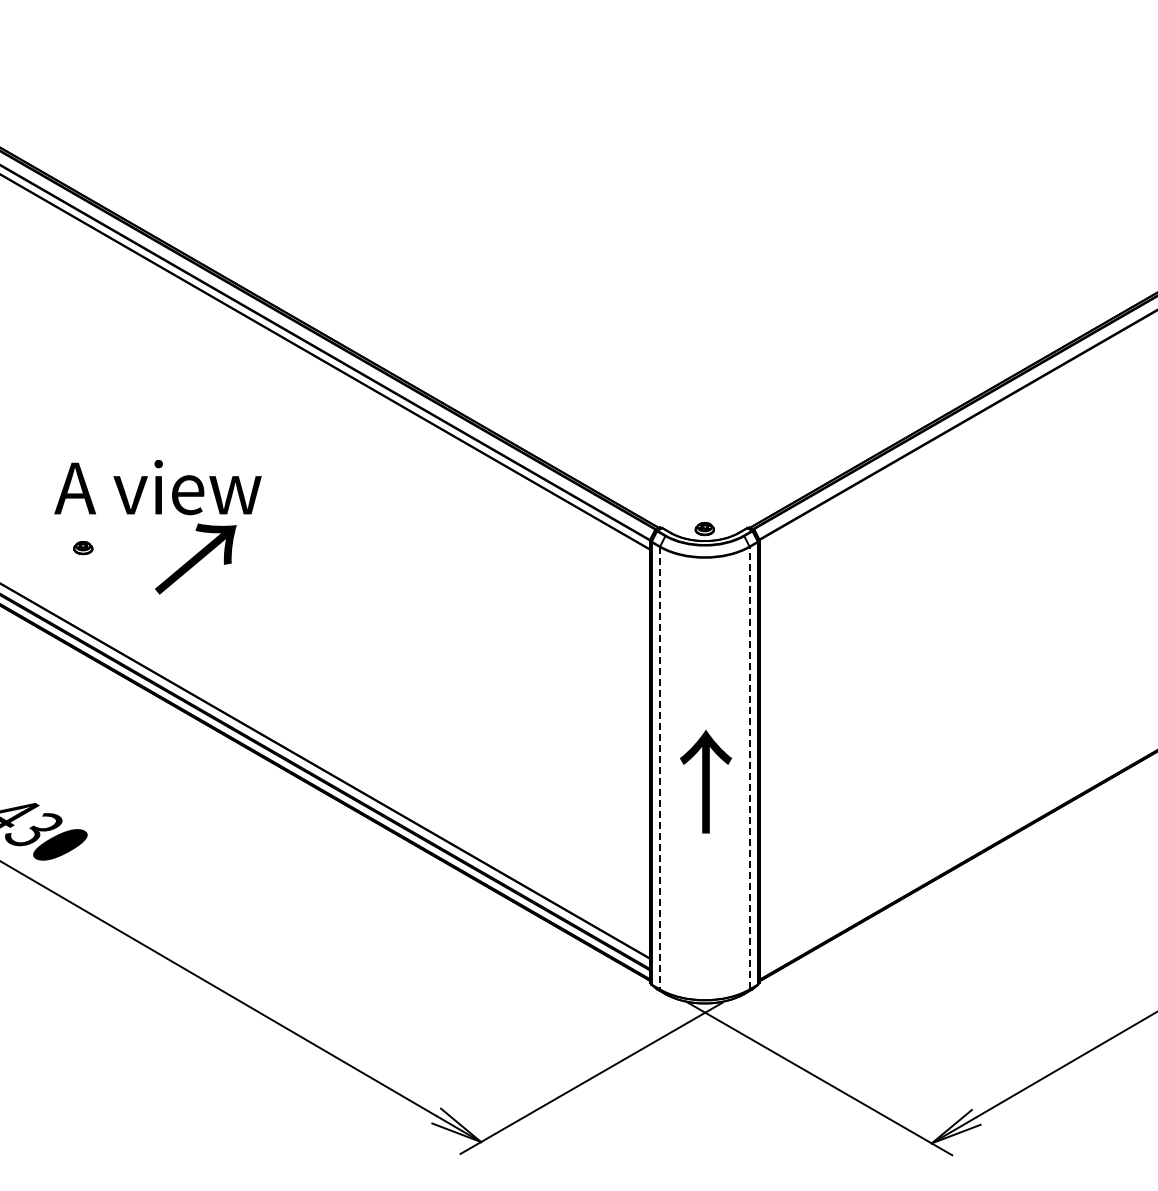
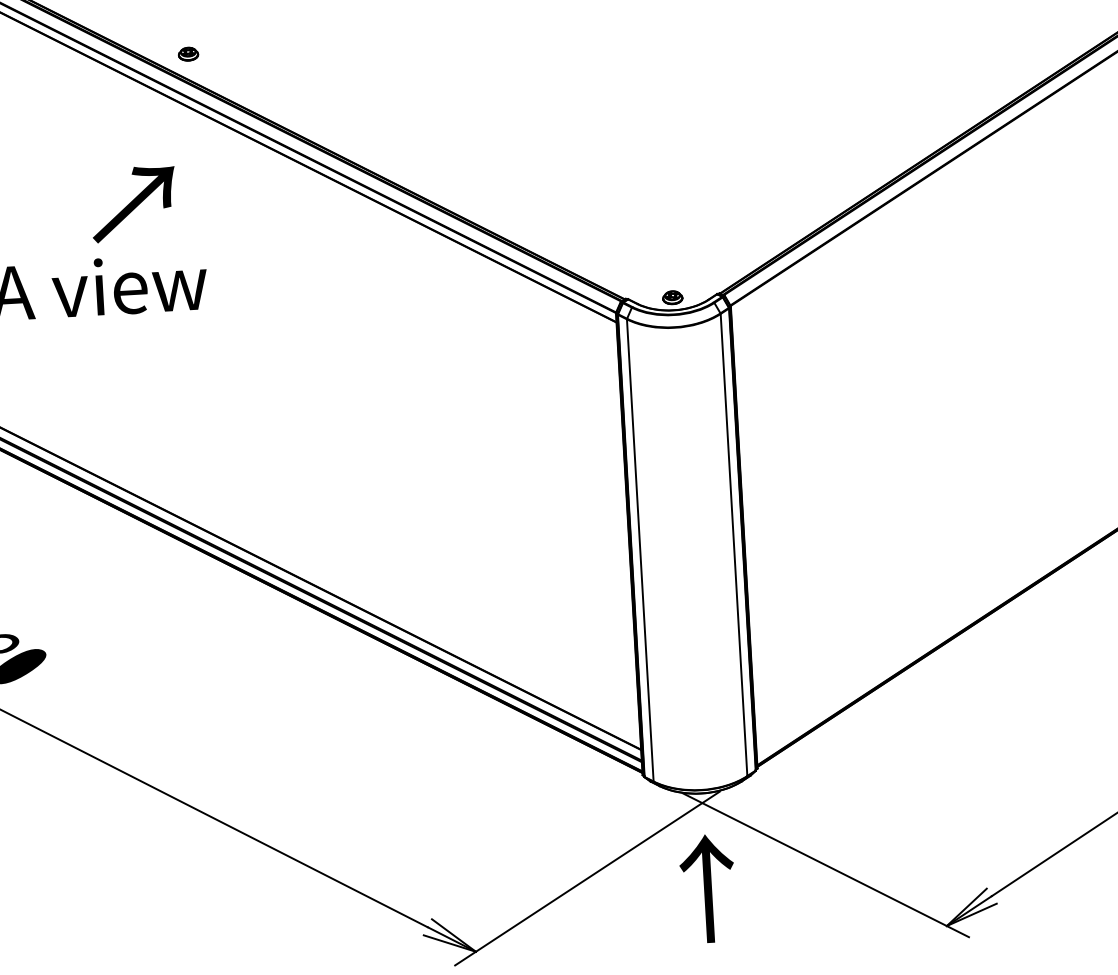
part: (83, 548) -> (188, 54), moved
text: (195, 558) -> (133, 203), moved
line: (749, 767) -> (733, 544), dashed -> solid
line: (659, 768) -> (639, 550), dashed -> solid
text: (705, 781) -> (707, 888), moved

